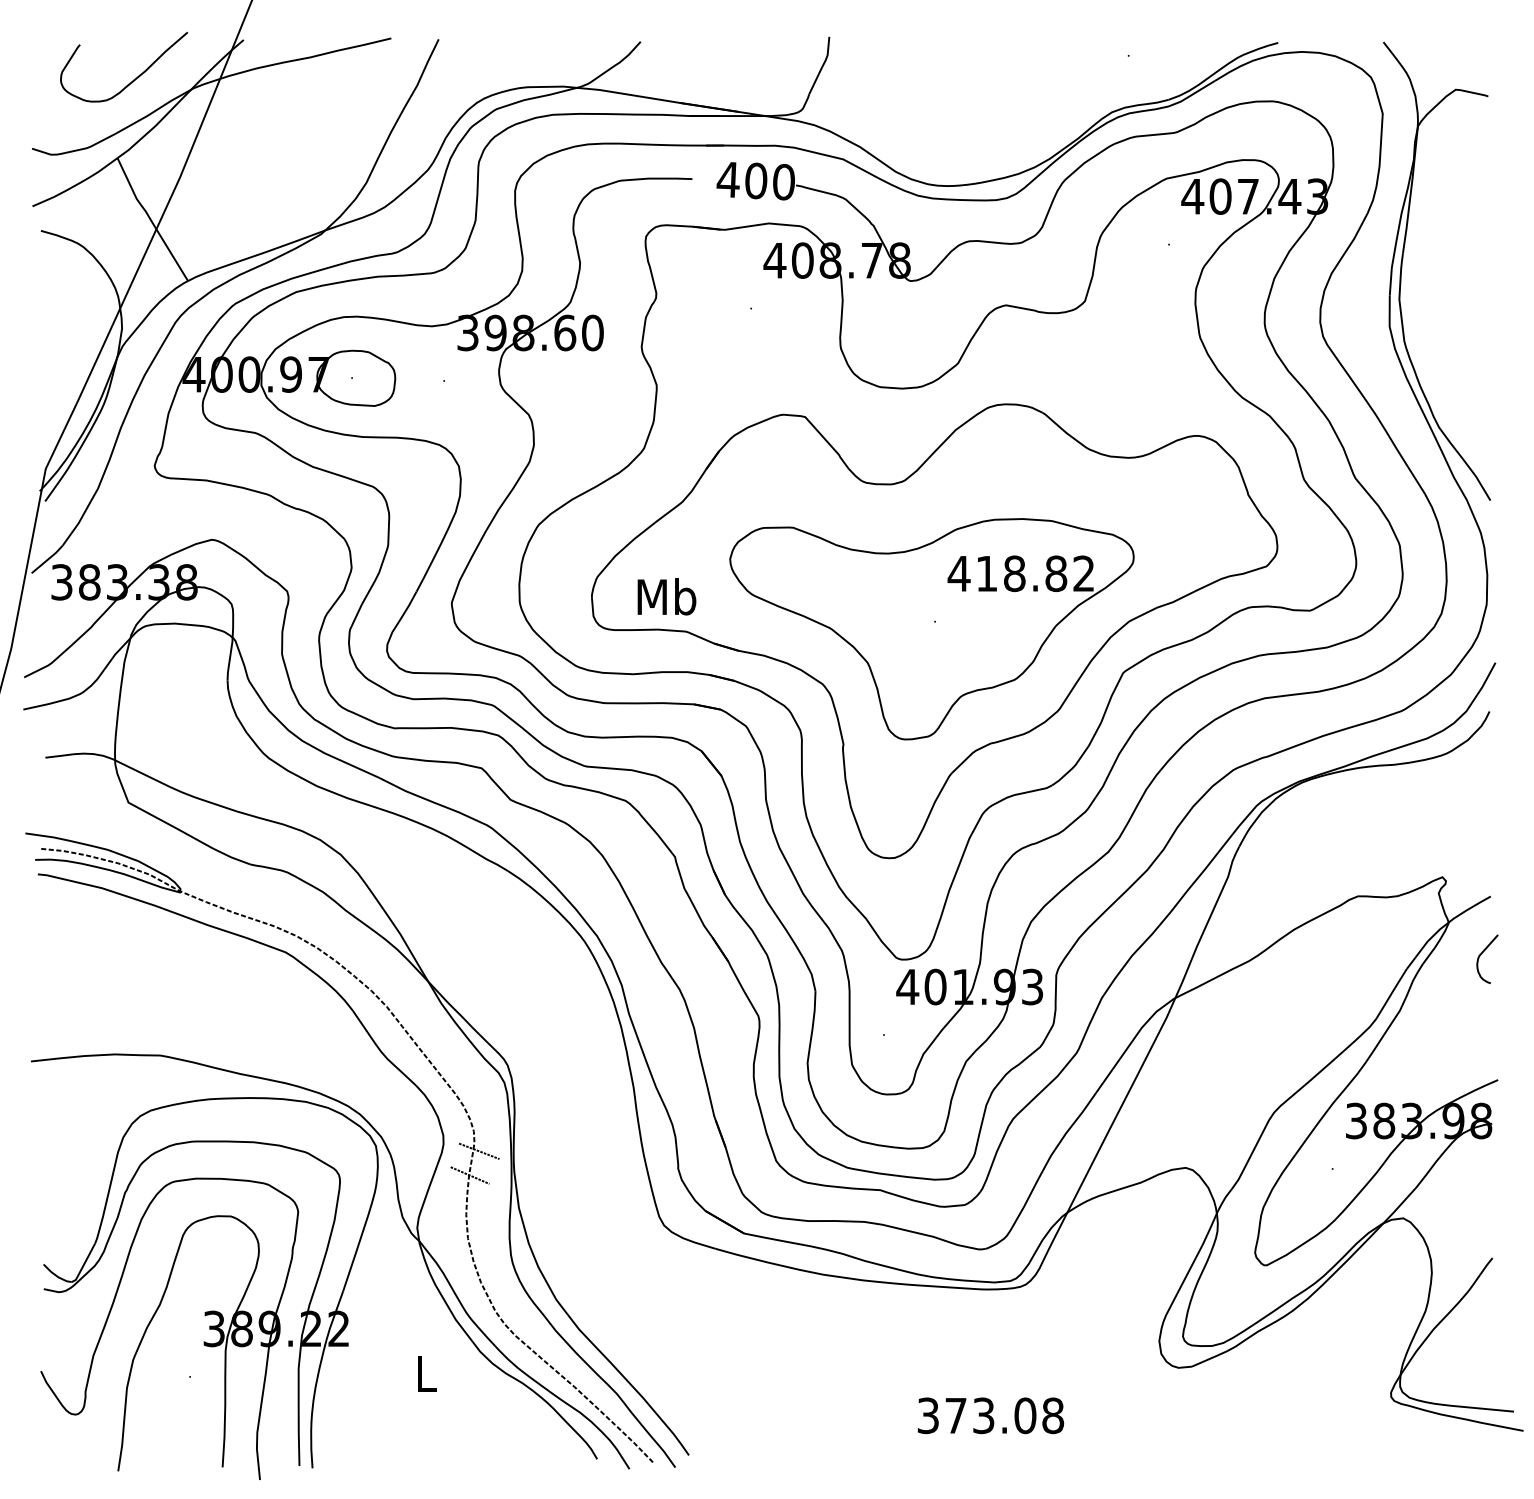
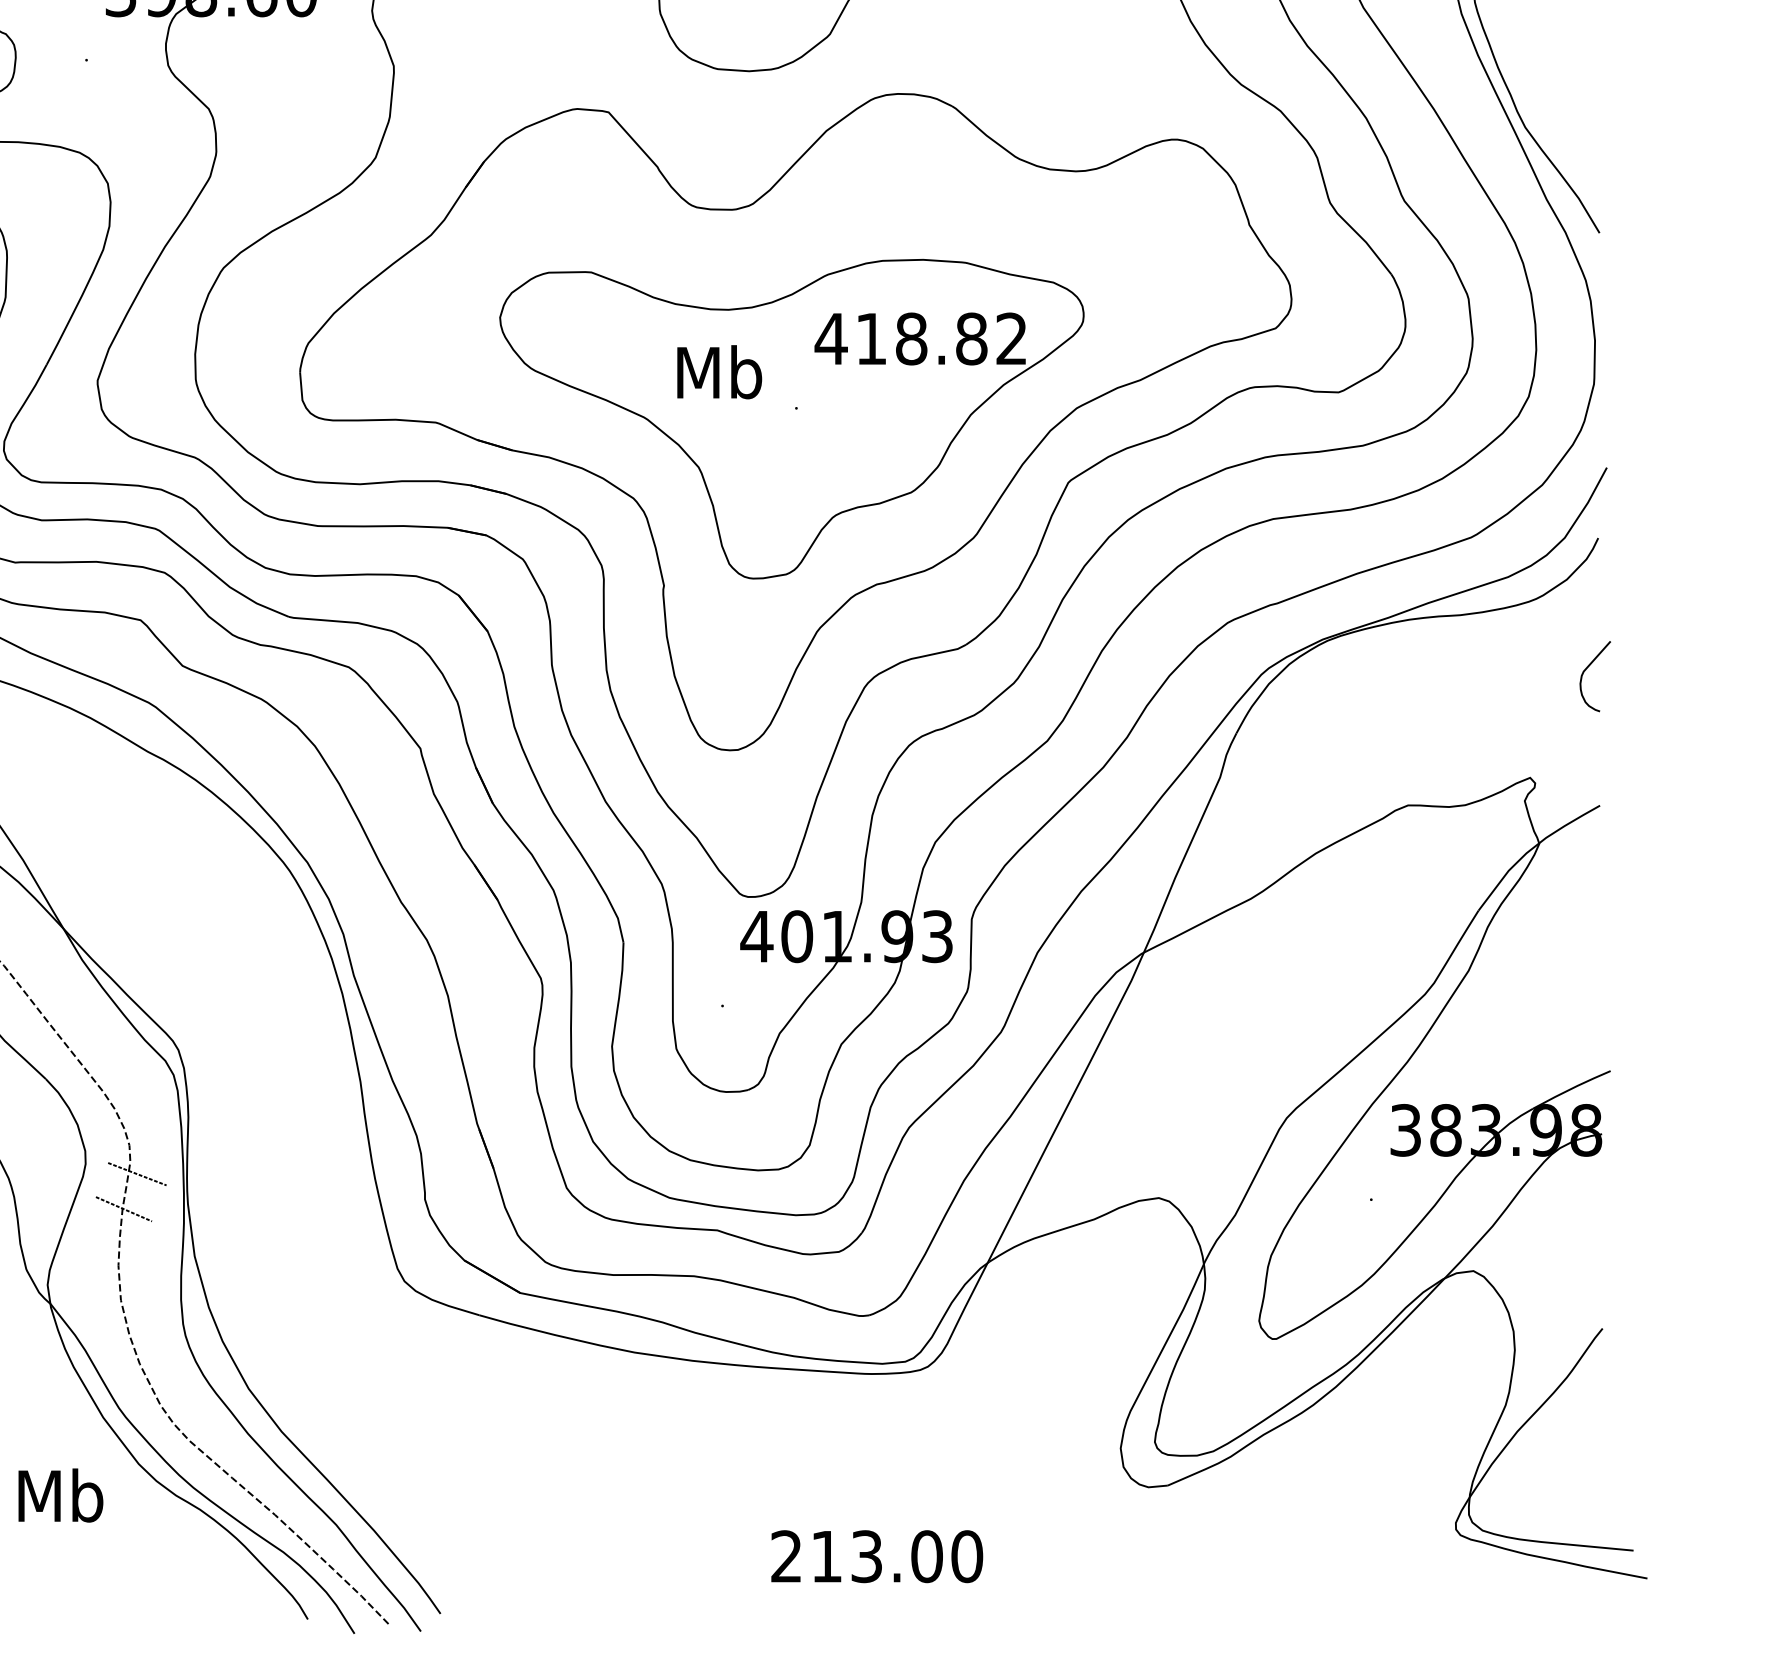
text: (666, 596) -> (718, 371), moved
curve: (1481, 955) -> (1586, 671), moved
text: (426, 1373) -> (60, 1495), L -> Mb
text: (990, 1415) -> (876, 1556), 373.08 -> 213.00

